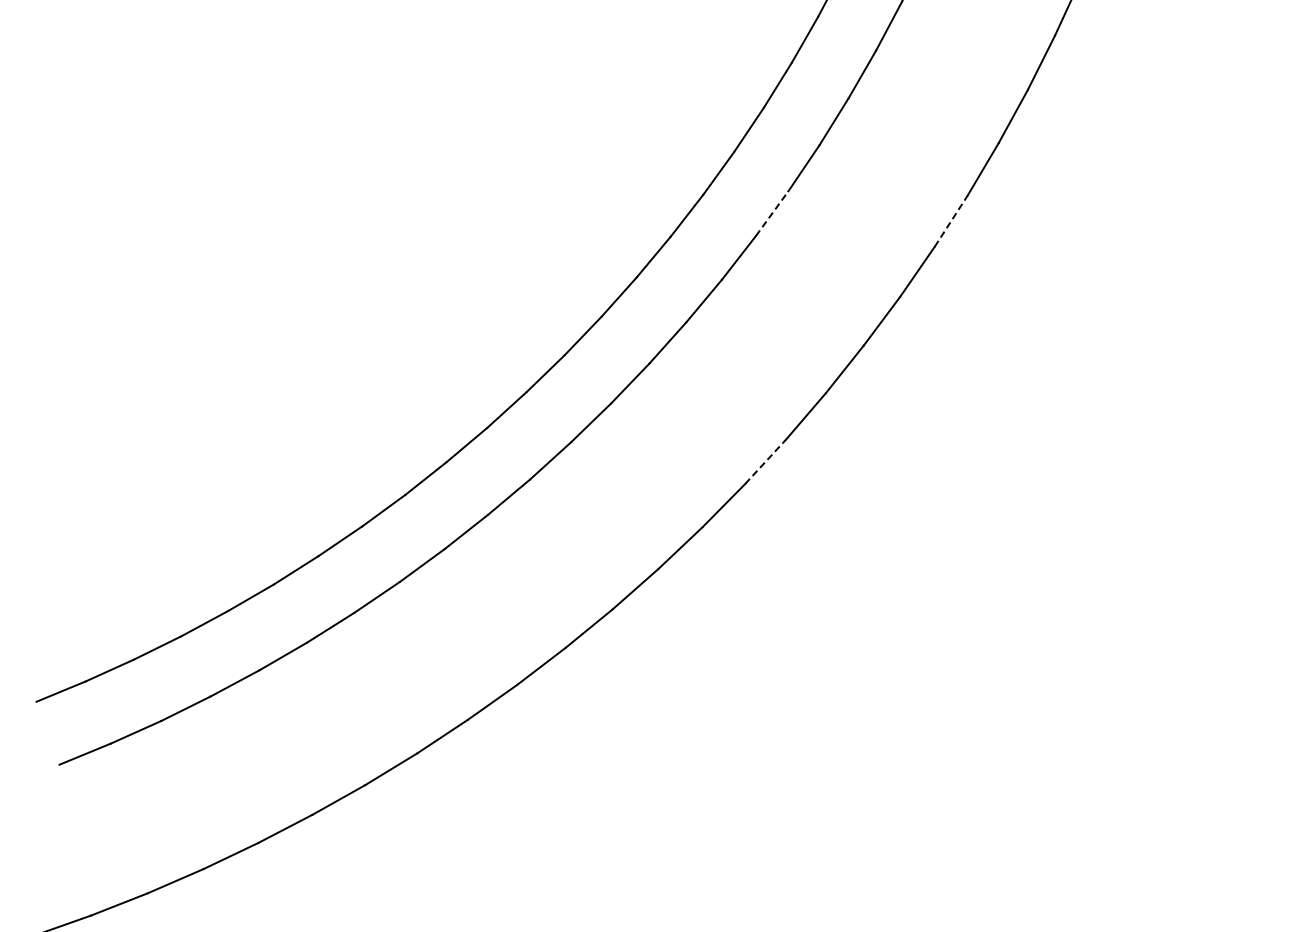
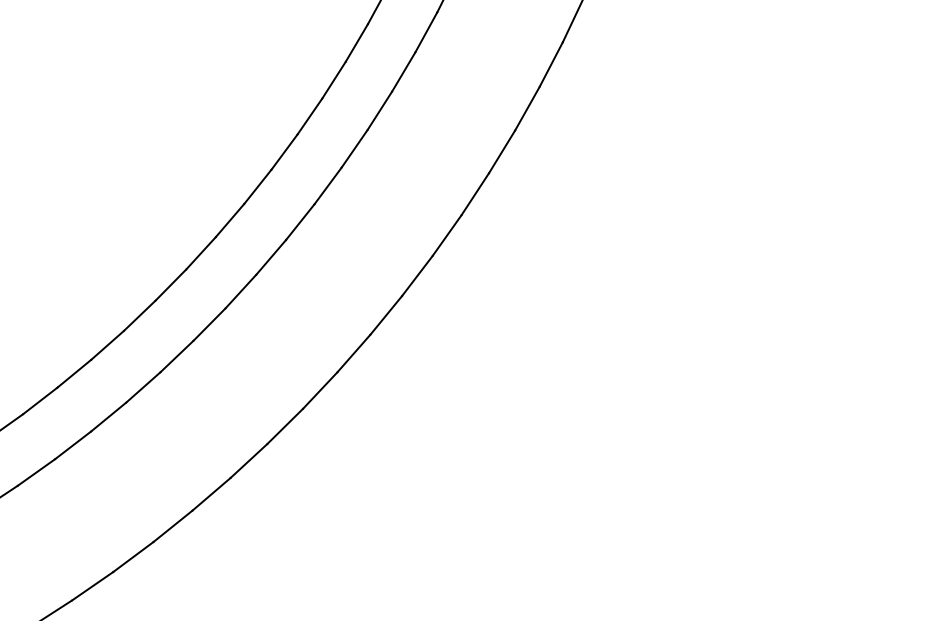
line: (772, 213) -> (403, 71), dashed -> solid
line: (951, 220) -> (551, 63), dashed -> solid
line: (766, 461) -> (417, 275), dashed -> solid

